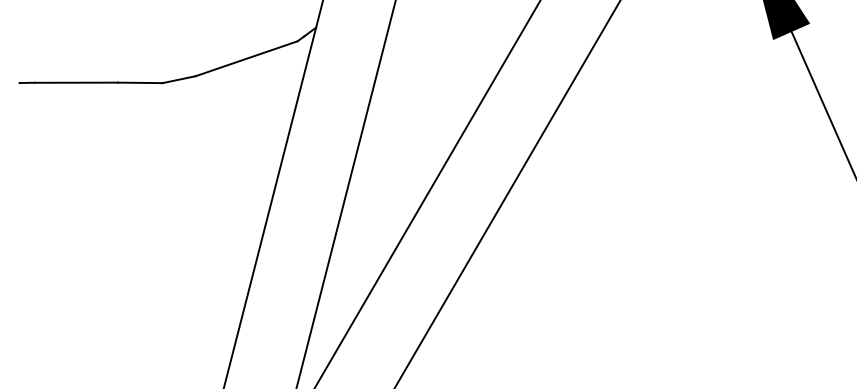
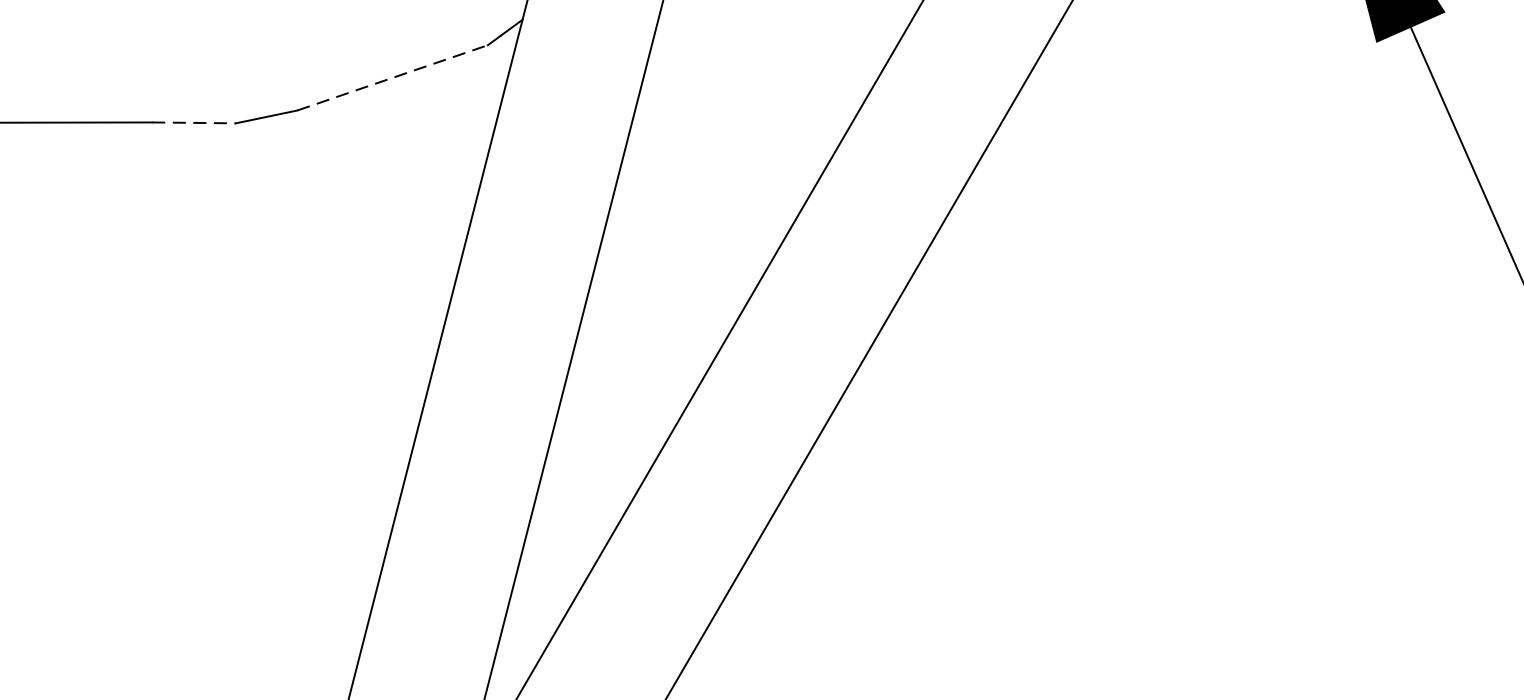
line: (246, 58) -> (392, 77), solid -> dashed
line: (140, 82) -> (194, 122), solid -> dashed

